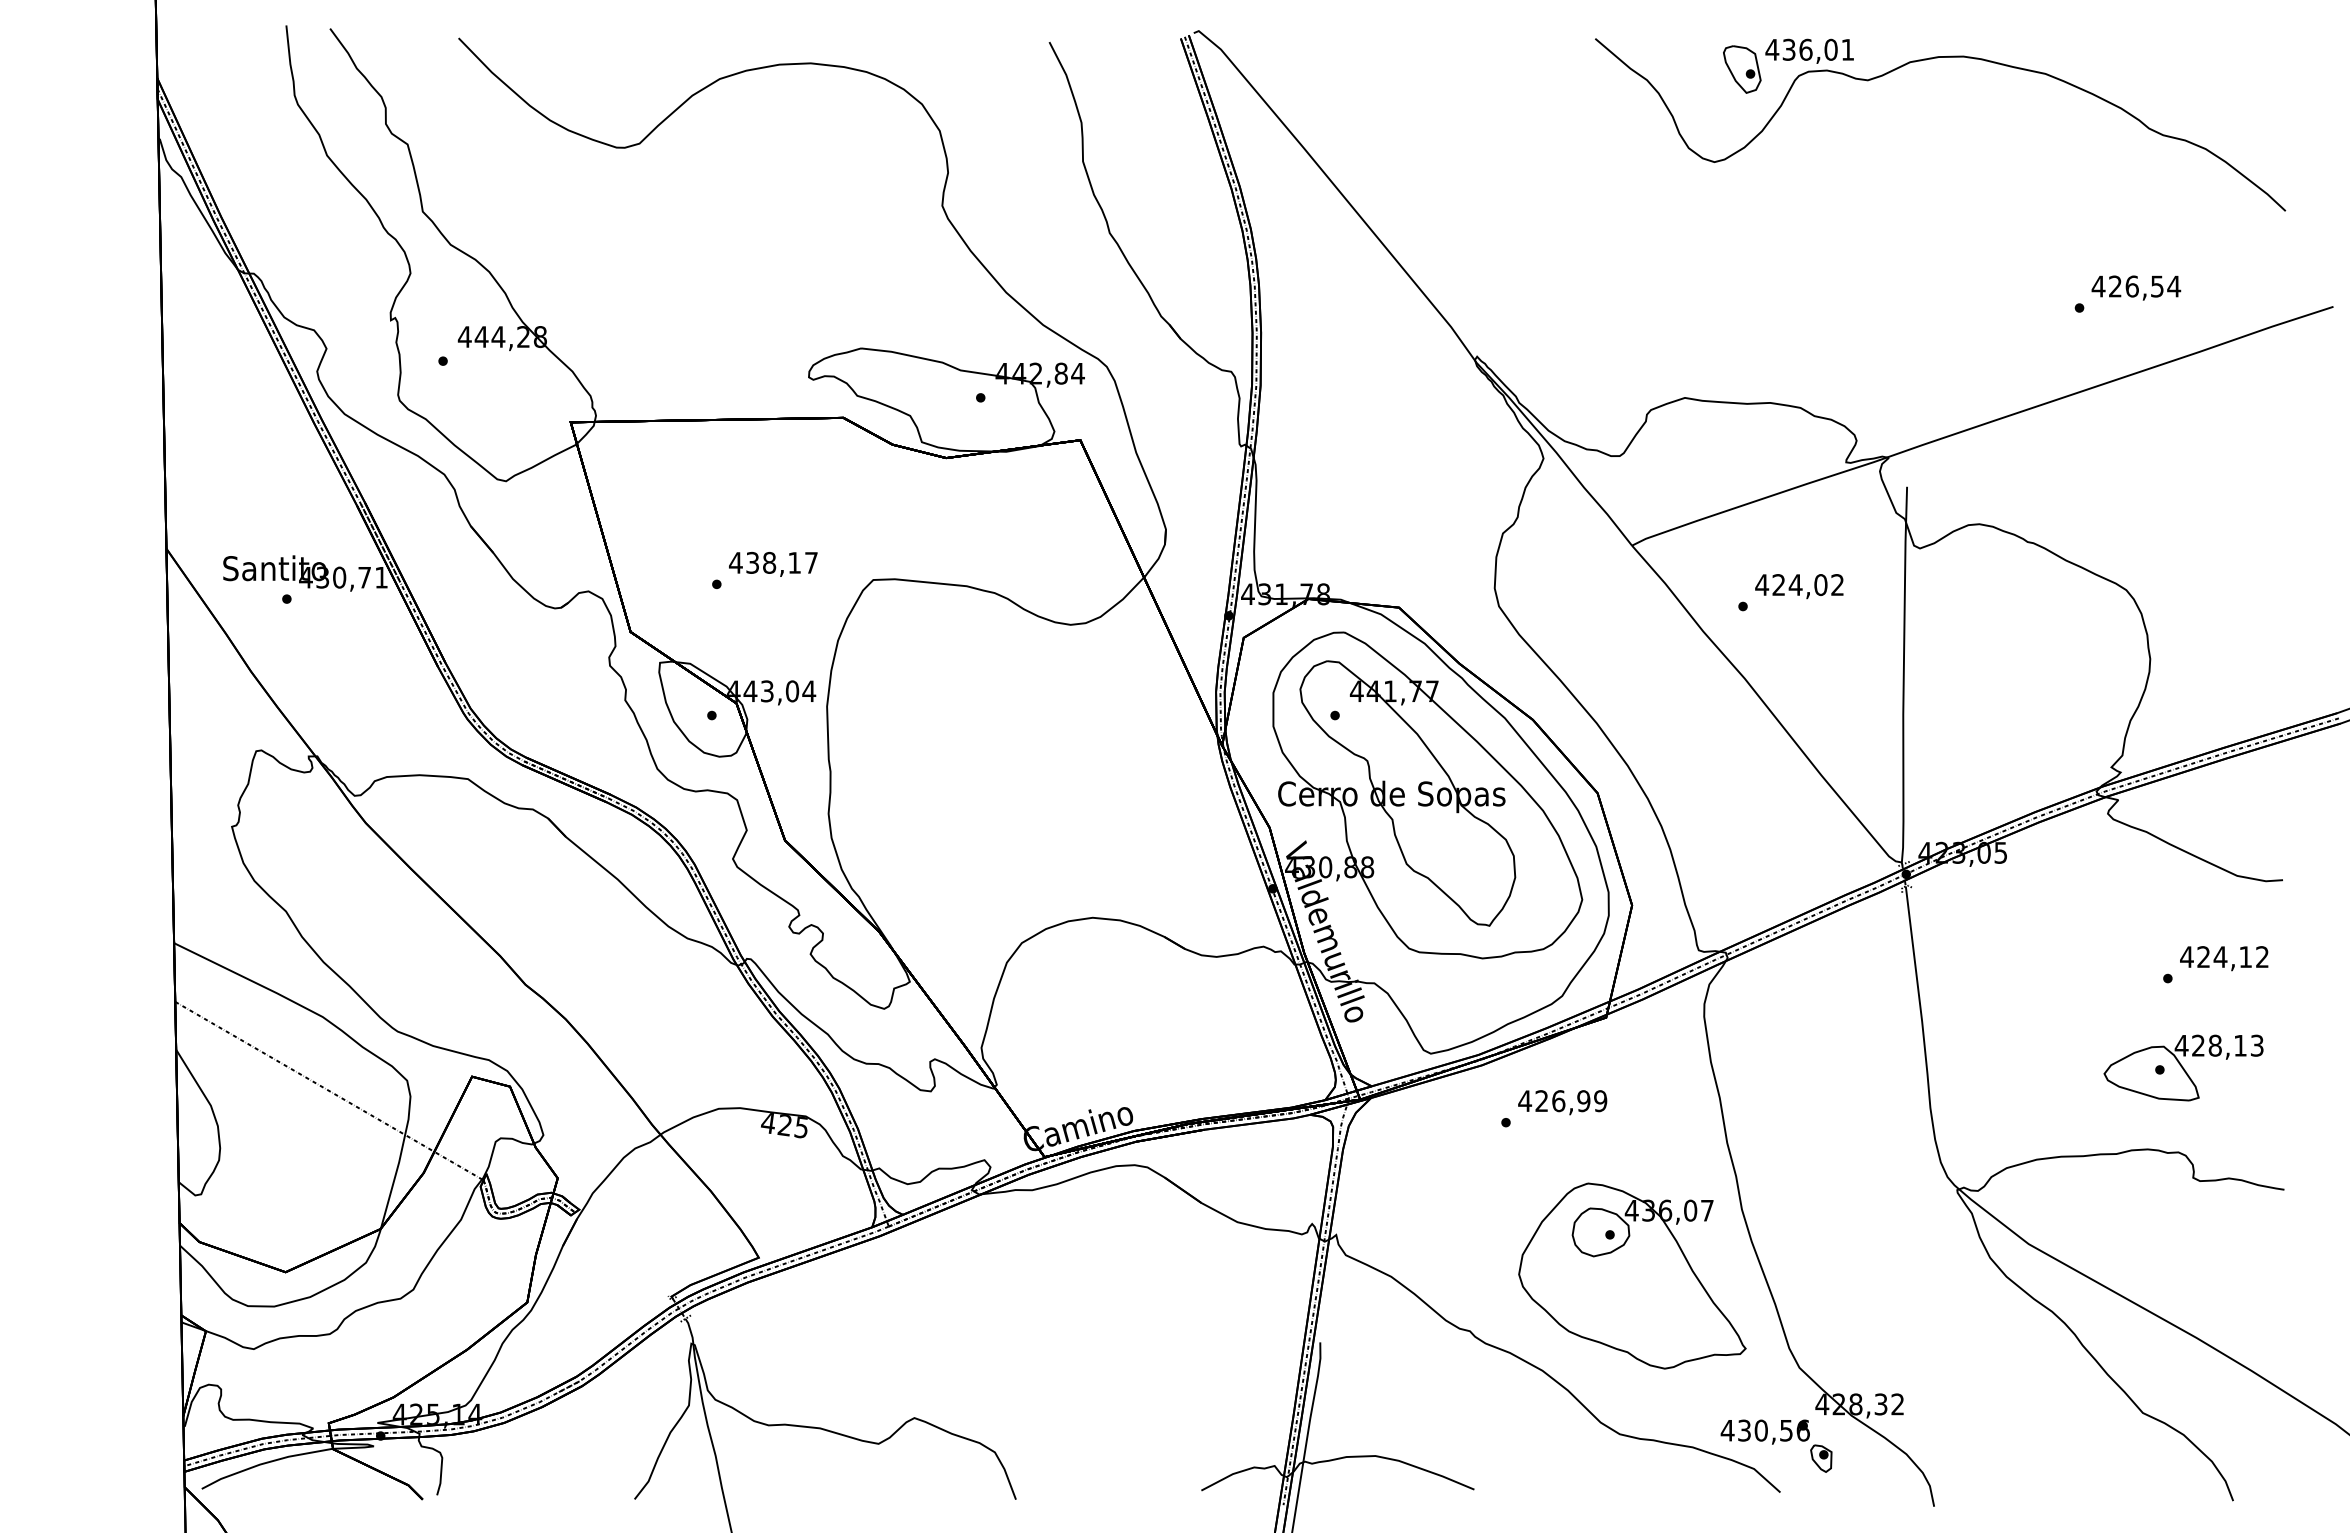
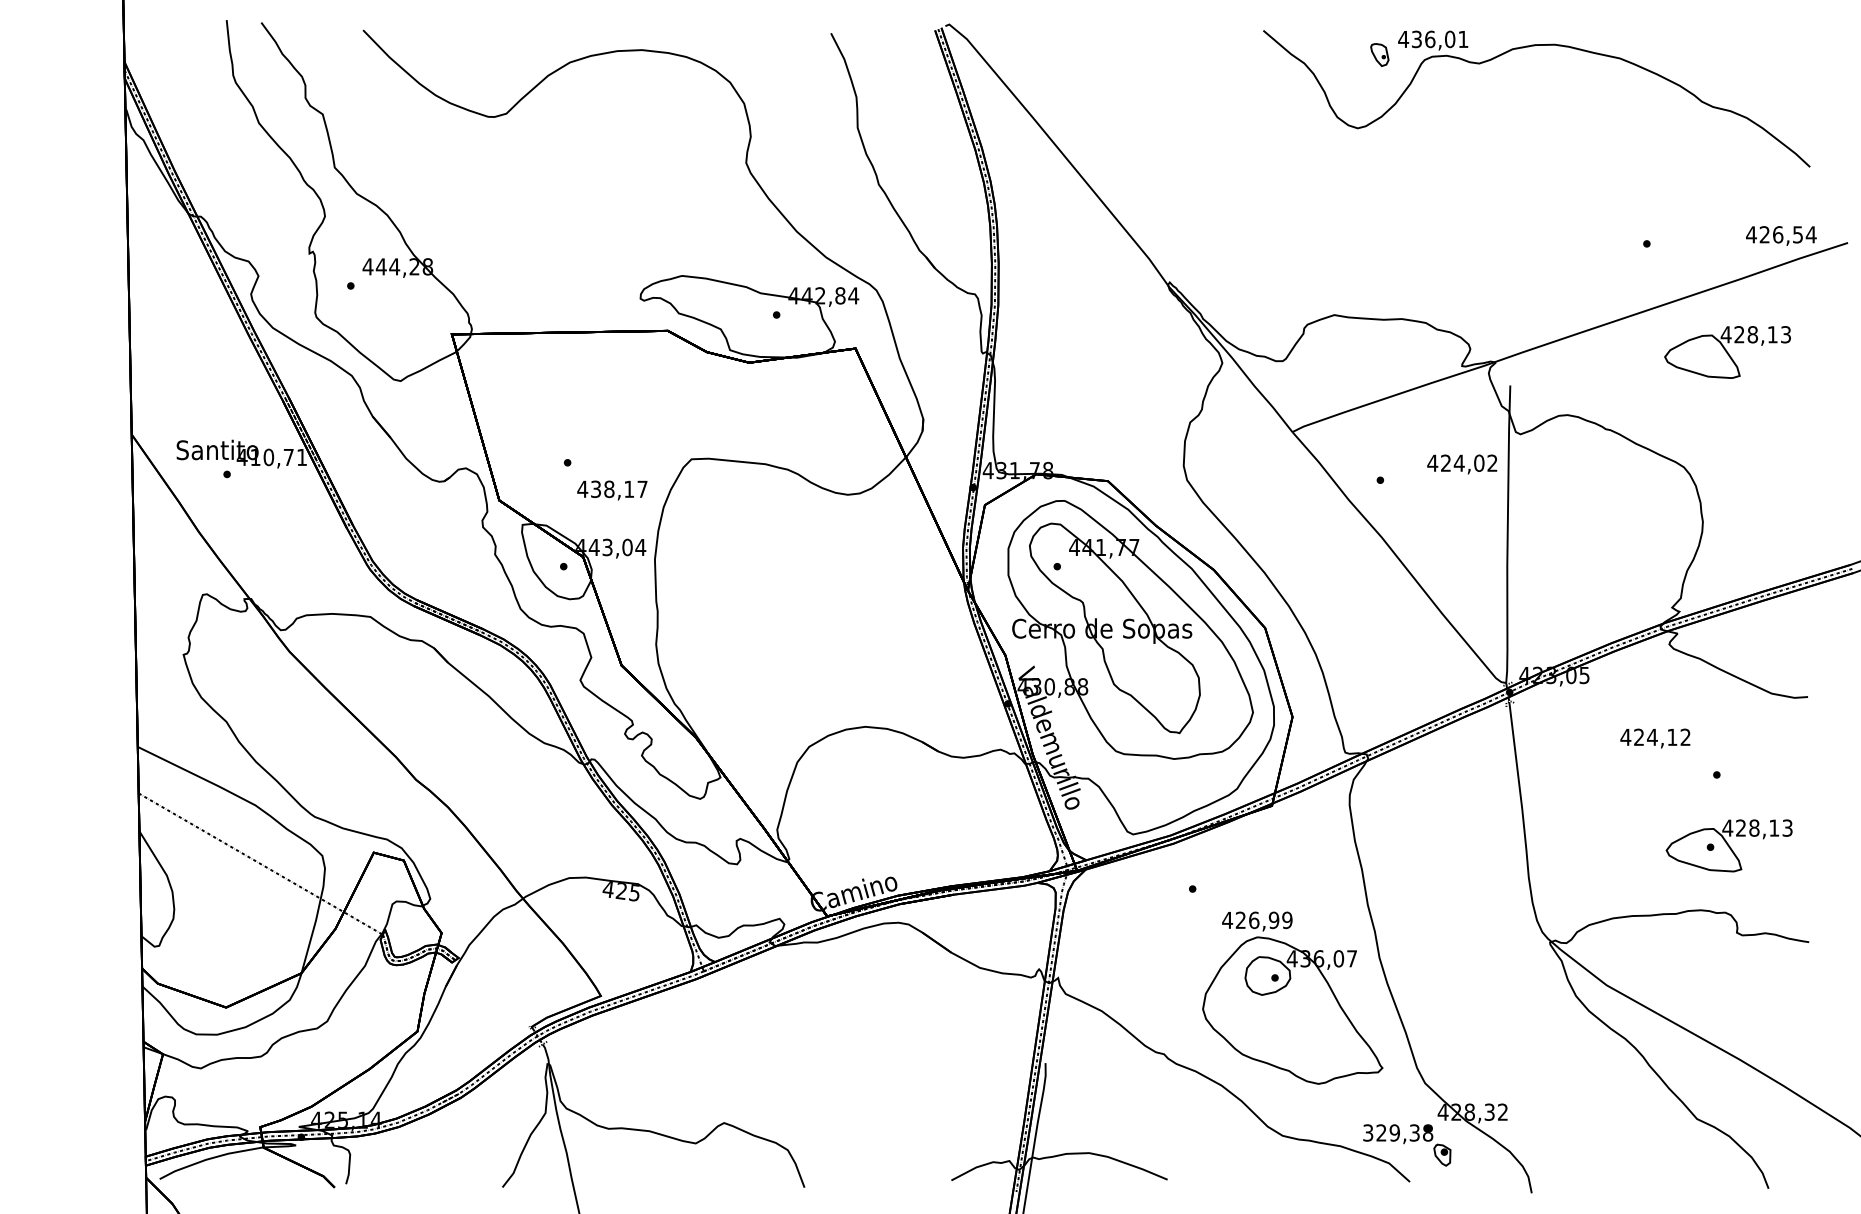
part: (1742, 69) -> (1379, 54), size x0.6
text: (2136, 287) -> (1781, 235), moved
part: (2181, 444) -> (1727, 351), added
text: (773, 563) -> (612, 489), moved
text: (322, 577) -> (255, 457), 430,71 -> 410,71
text: (1799, 586) -> (1462, 464), moved
text: (2224, 958) -> (1655, 738), moved
text: (1562, 1102) -> (1257, 921), moved
text: (1764, 1430) -> (1397, 1132), 430,56 -> 329,38

